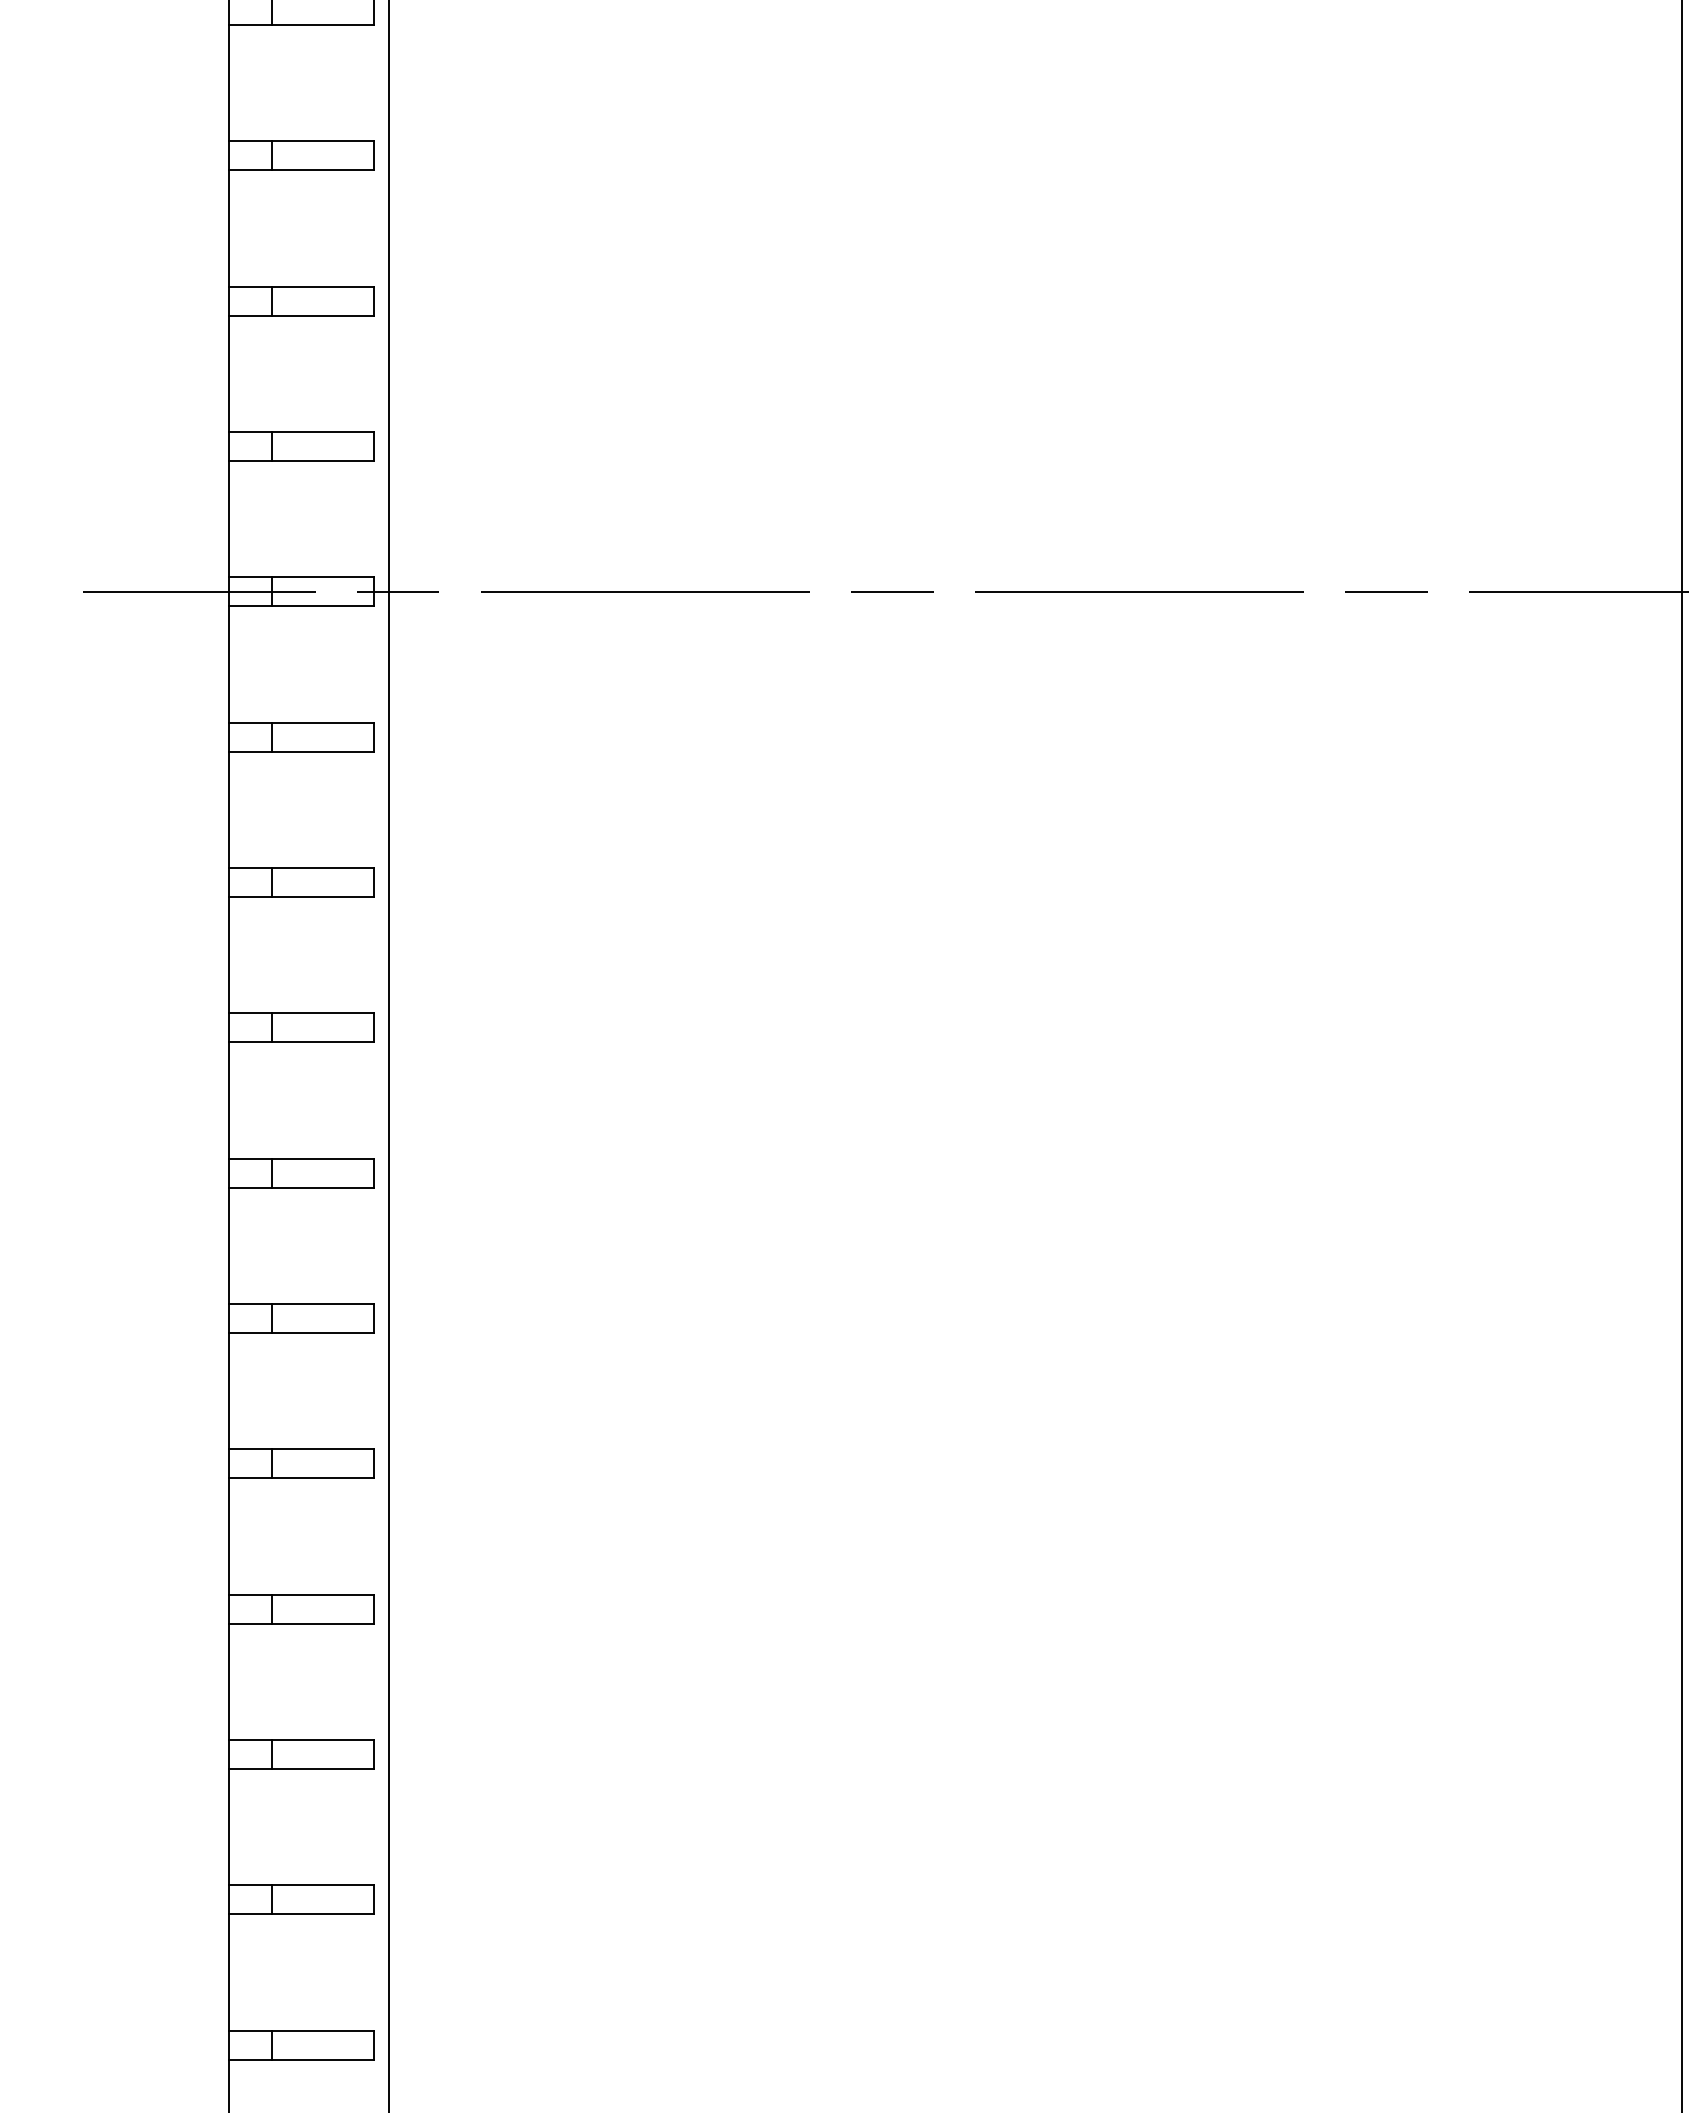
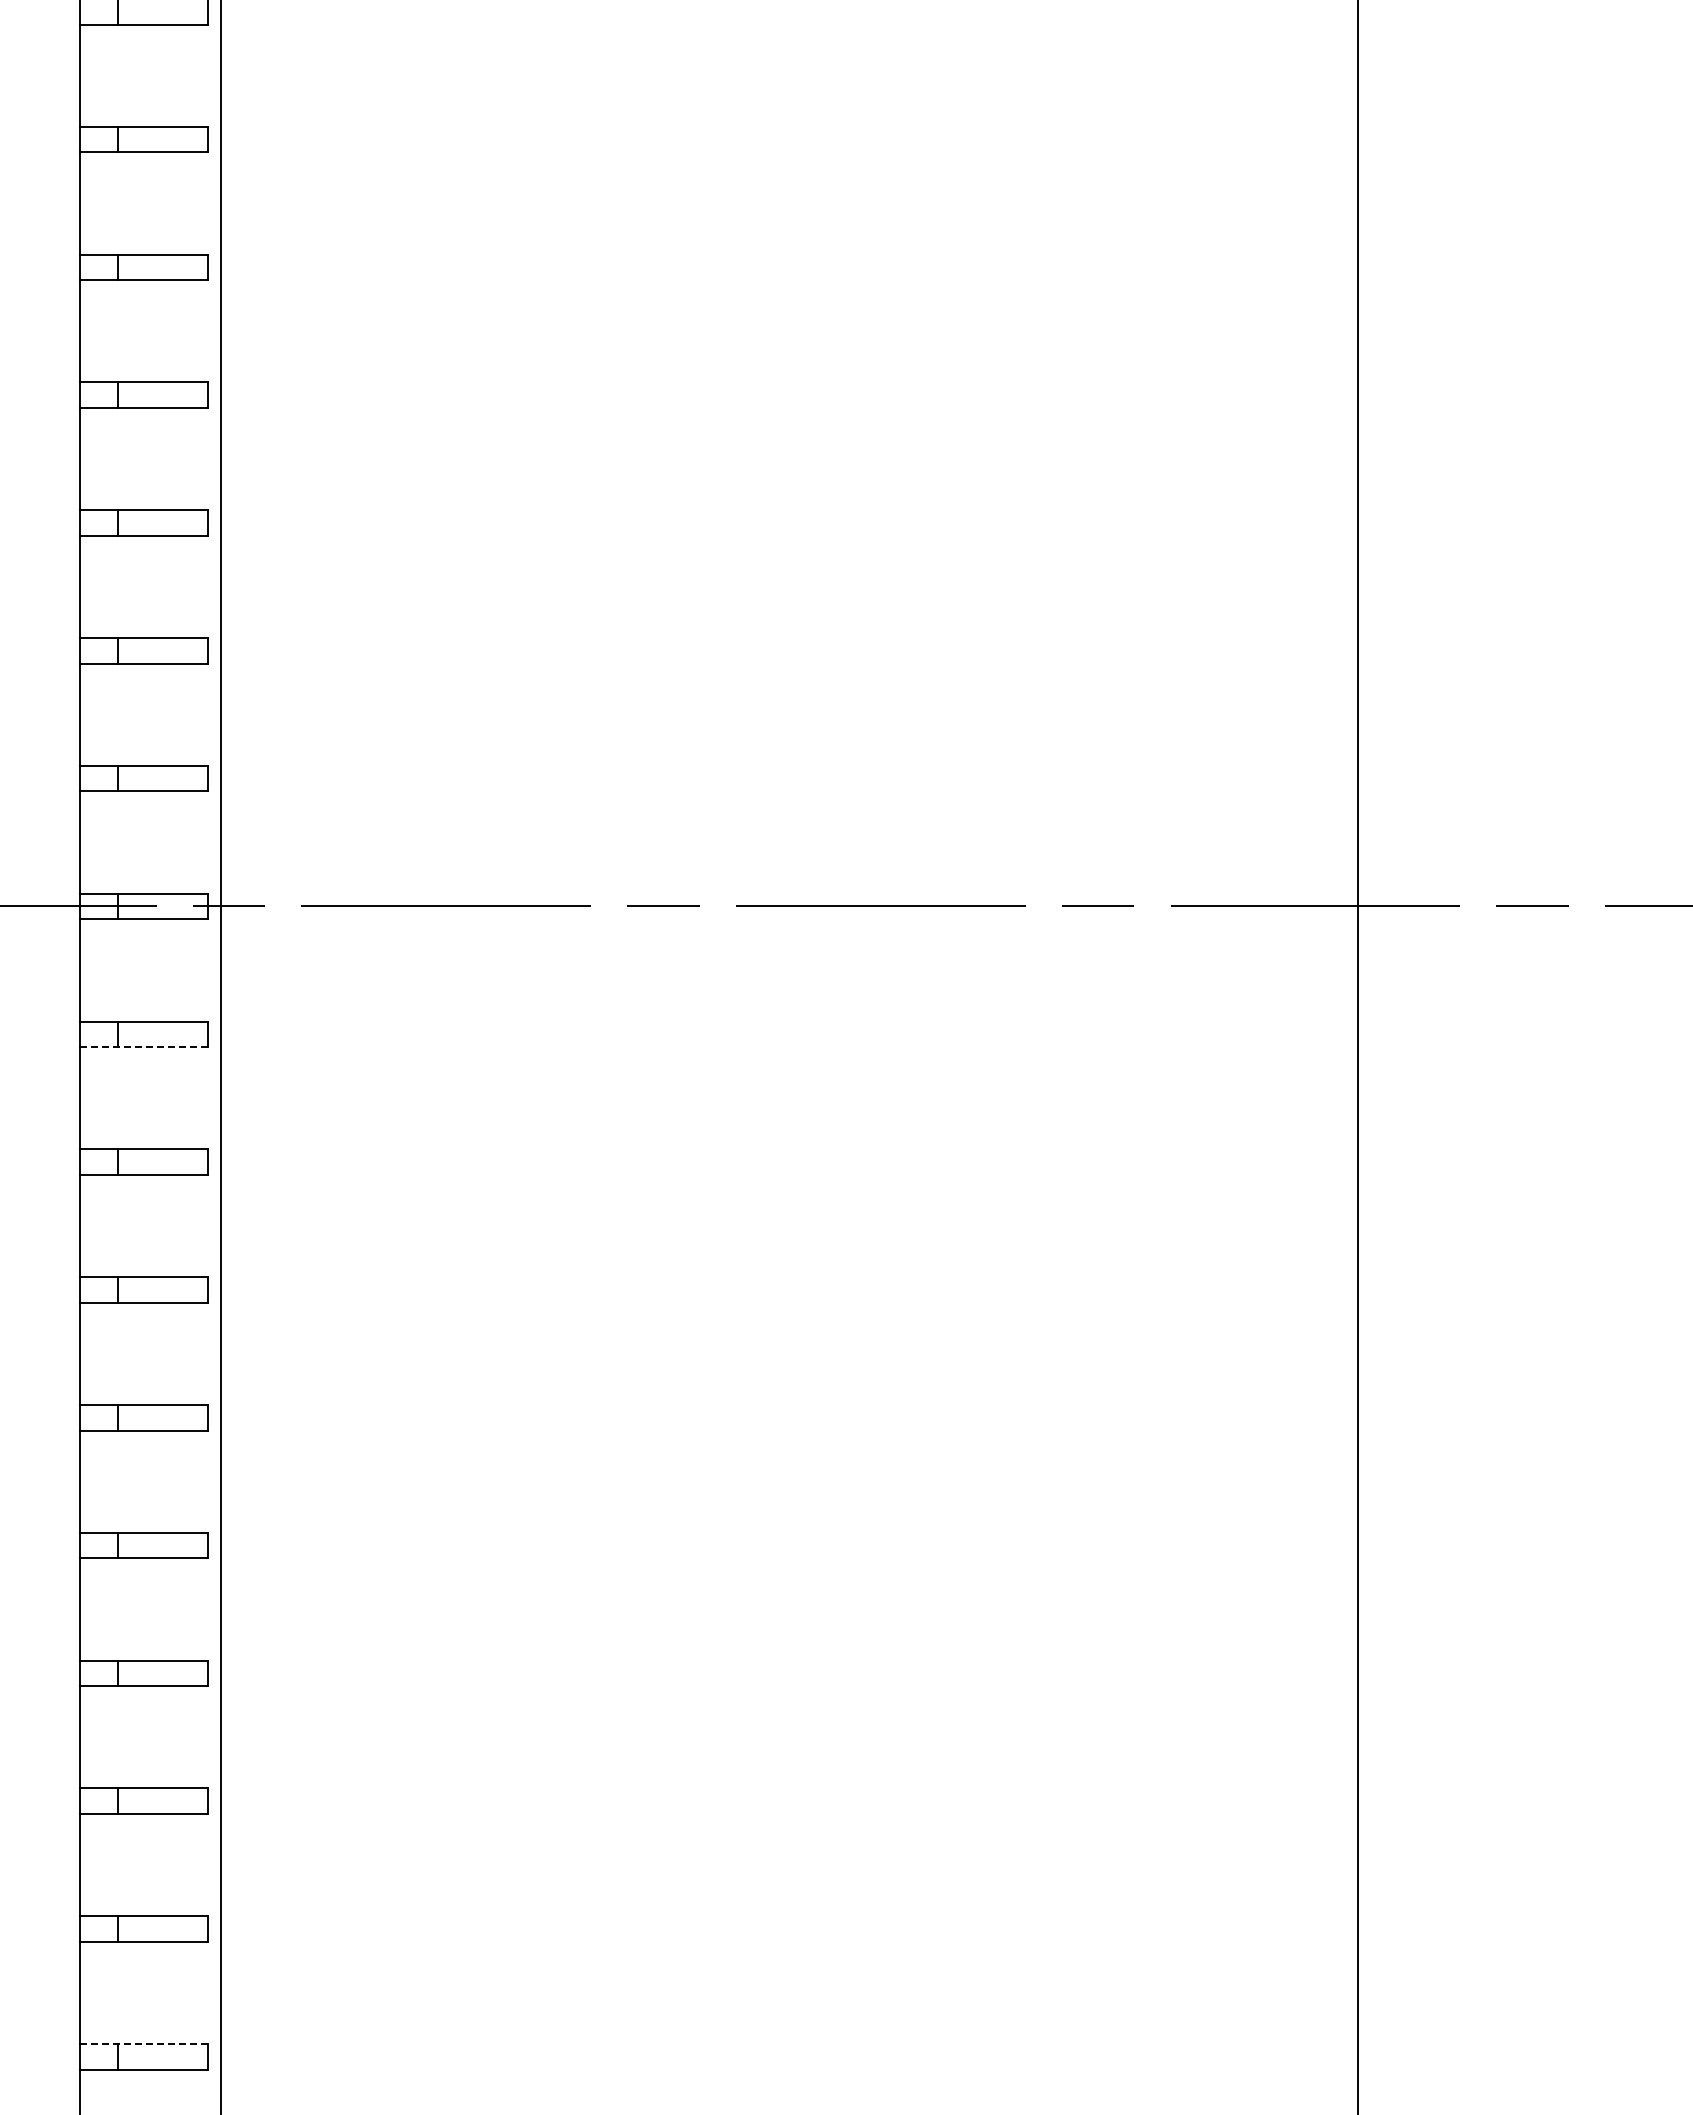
line: (300, 752) -> (143, 1047), solid -> dashed
line: (300, 1884) -> (143, 2043), solid -> dashed

